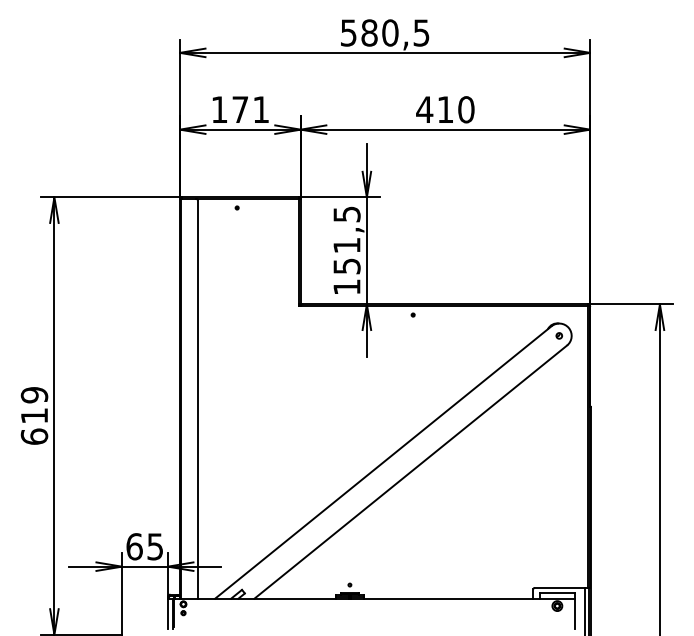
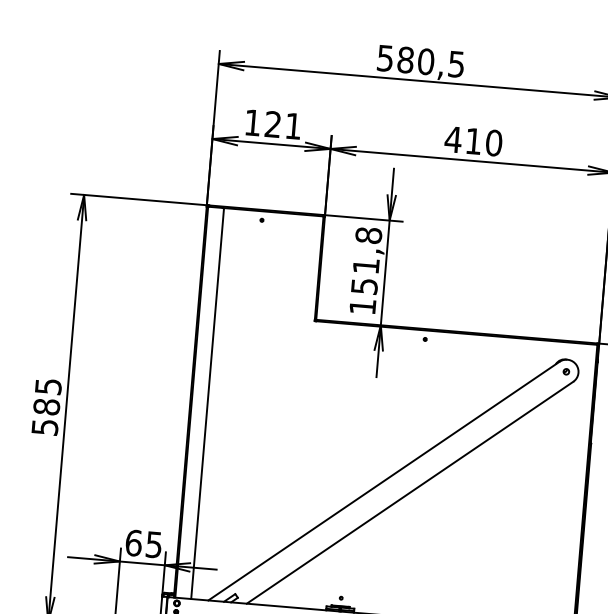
text: (240, 109) -> (273, 124), 171 -> 121
text: (346, 214) -> (368, 235), 151,5 -> 151,8
text: (34, 415) -> (46, 406), 619 -> 585

